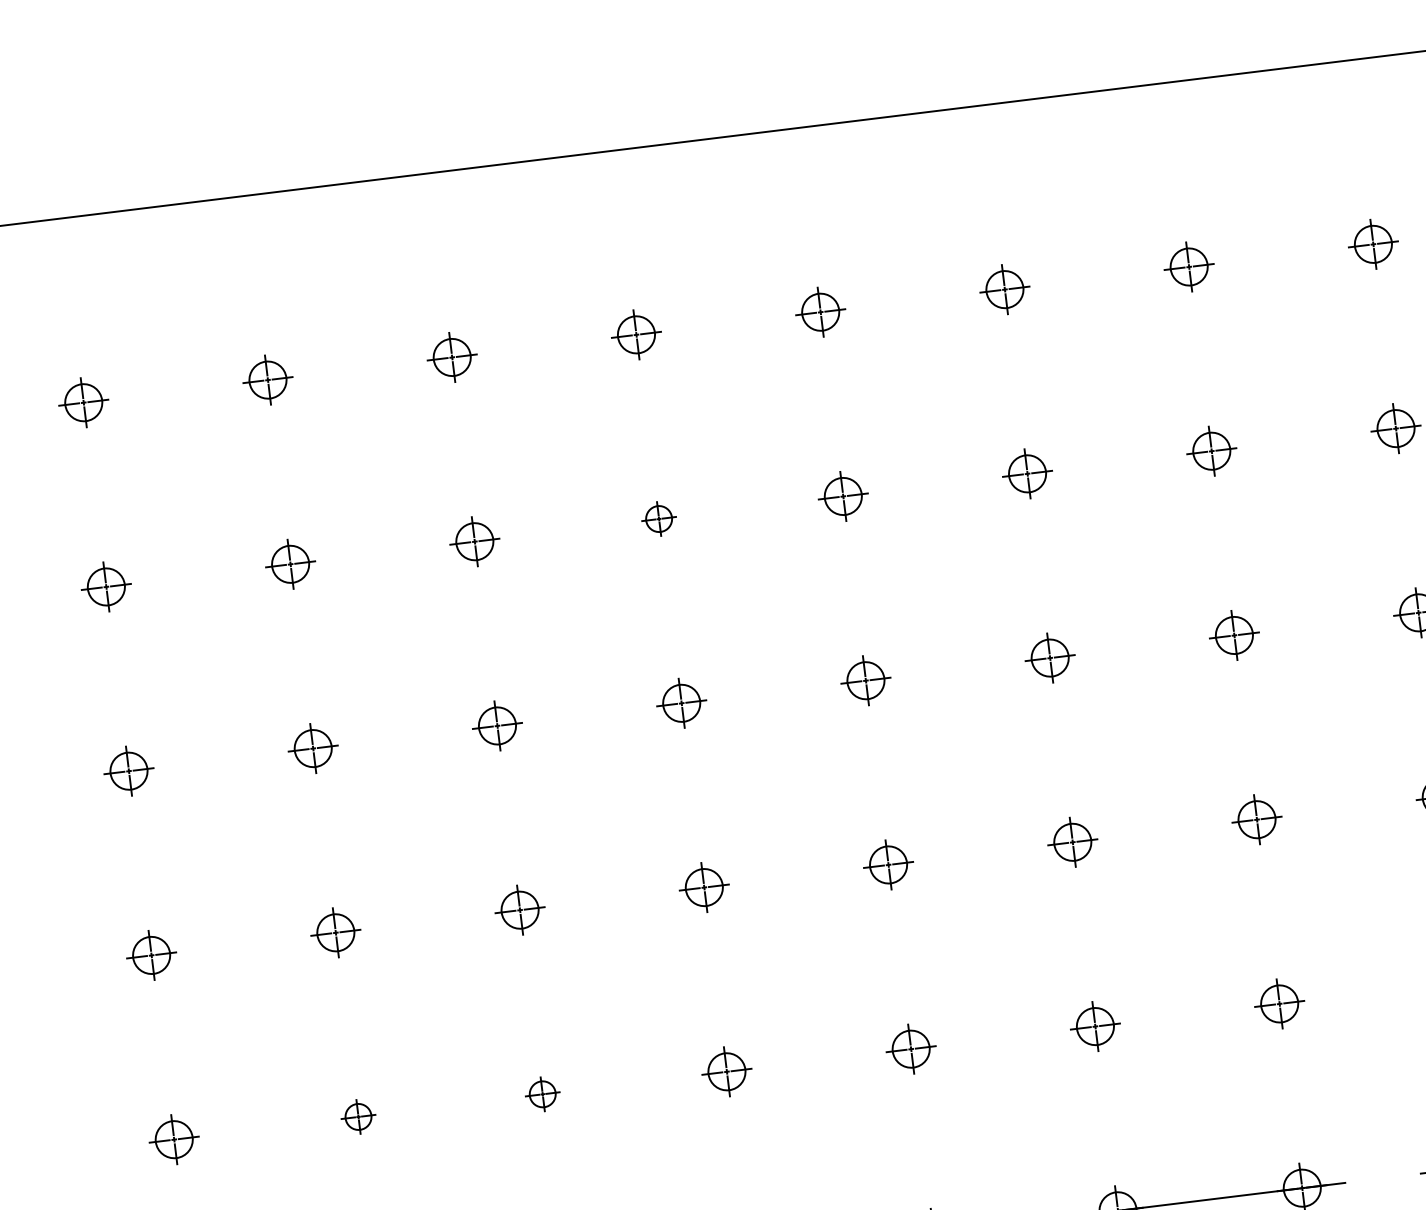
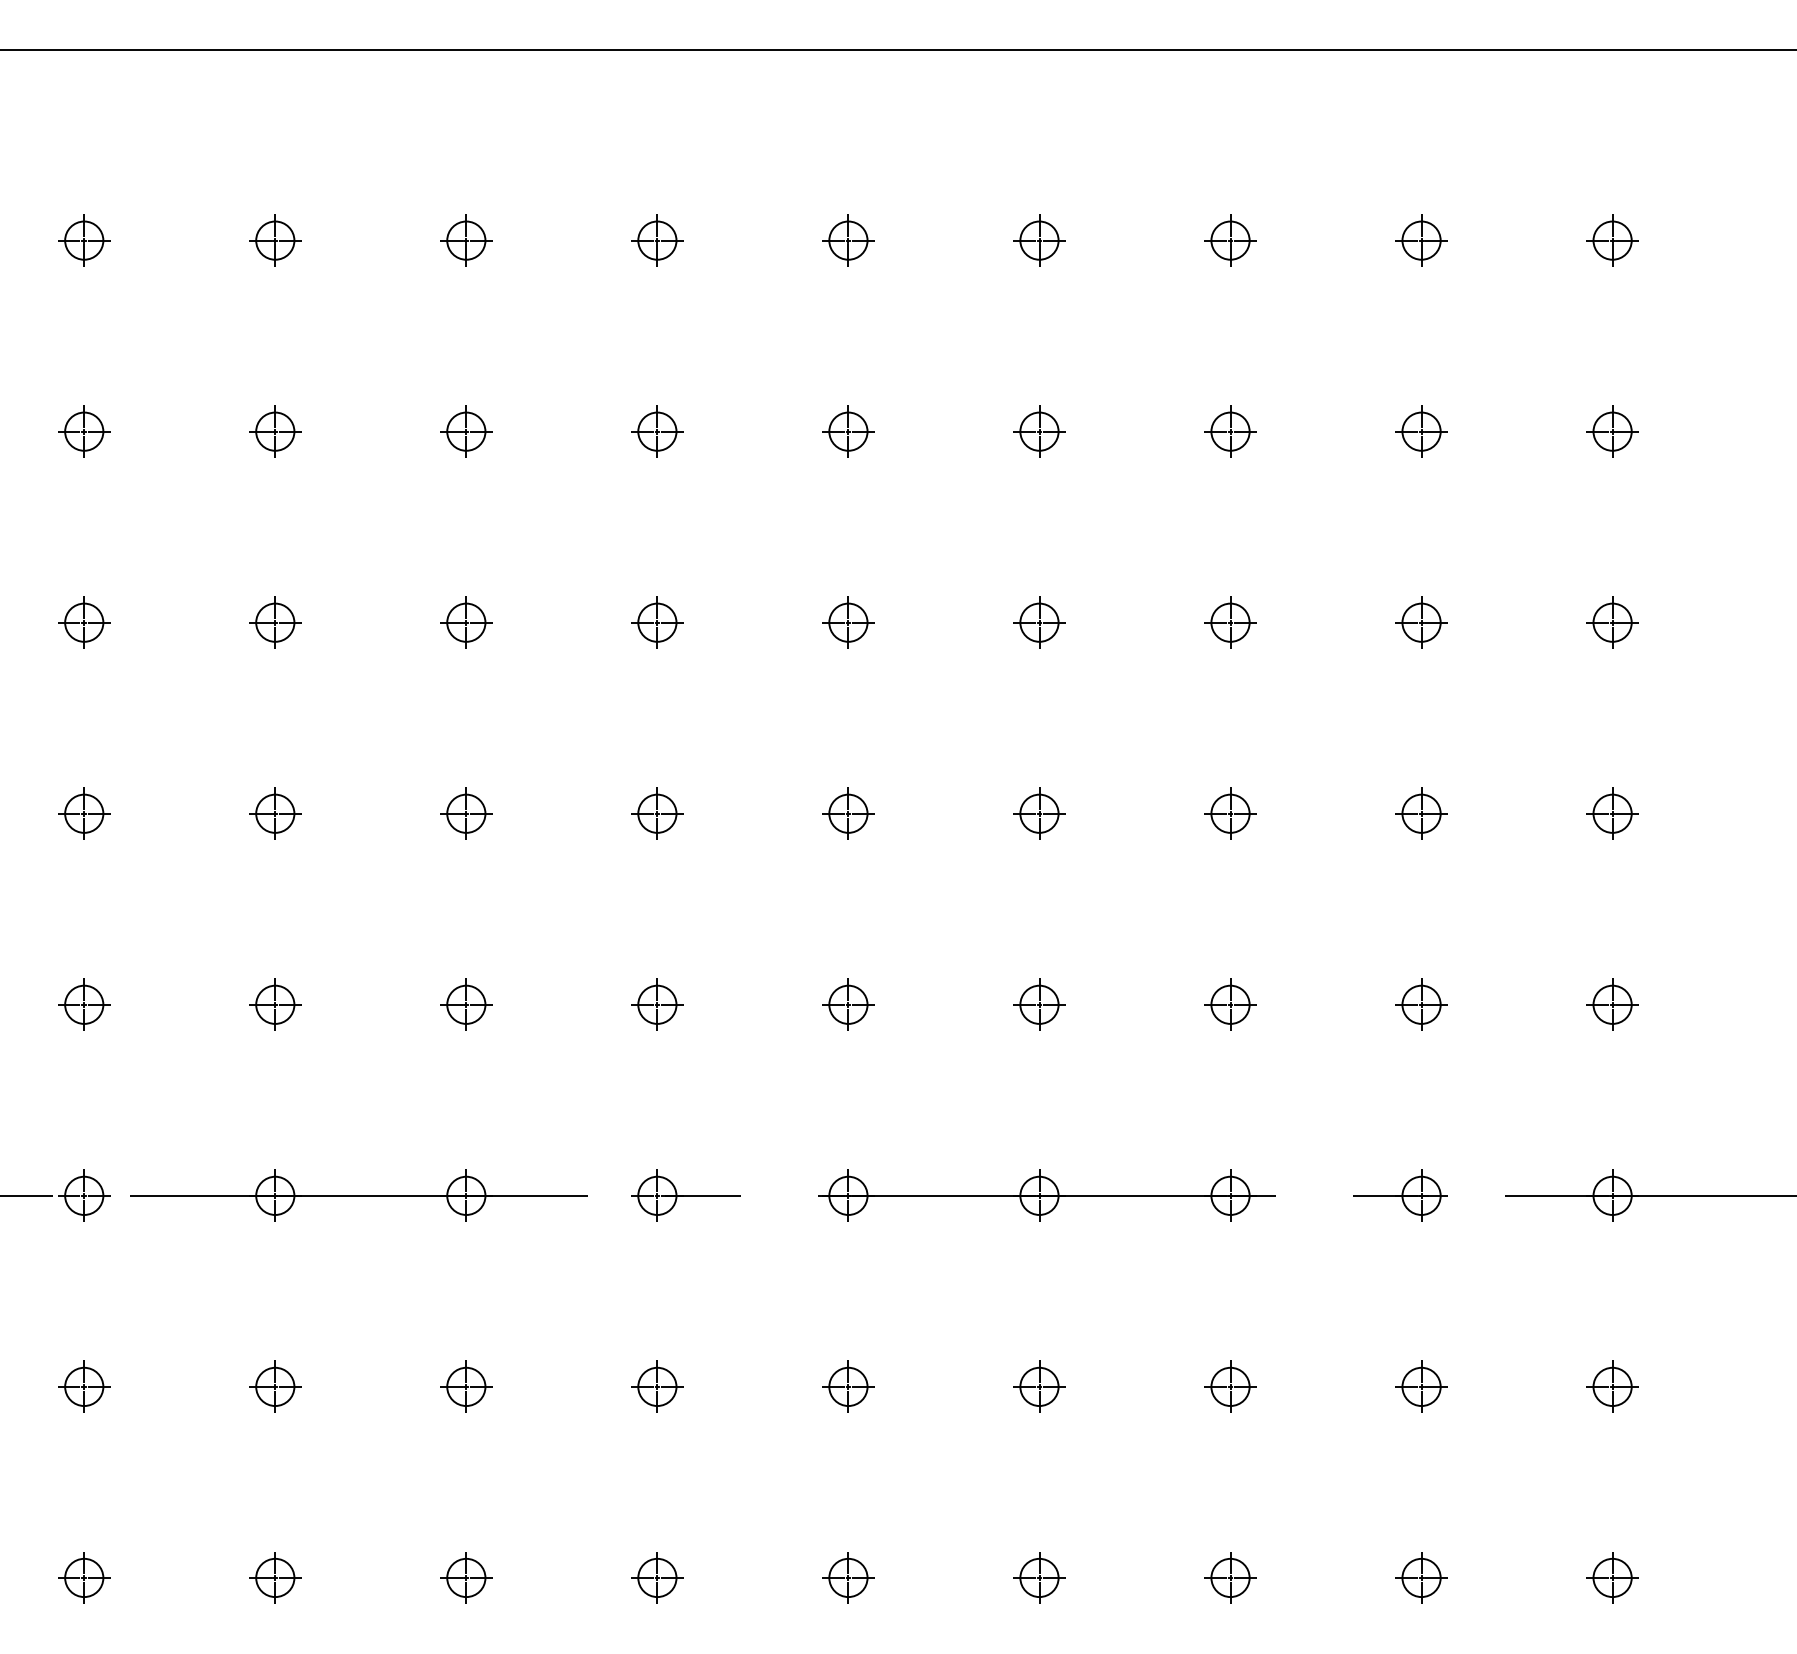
part: (659, 518) -> (657, 431), size x1.43
part: (542, 1094) -> (466, 1004), size x1.43
part: (358, 1116) -> (275, 1004), size x1.43

